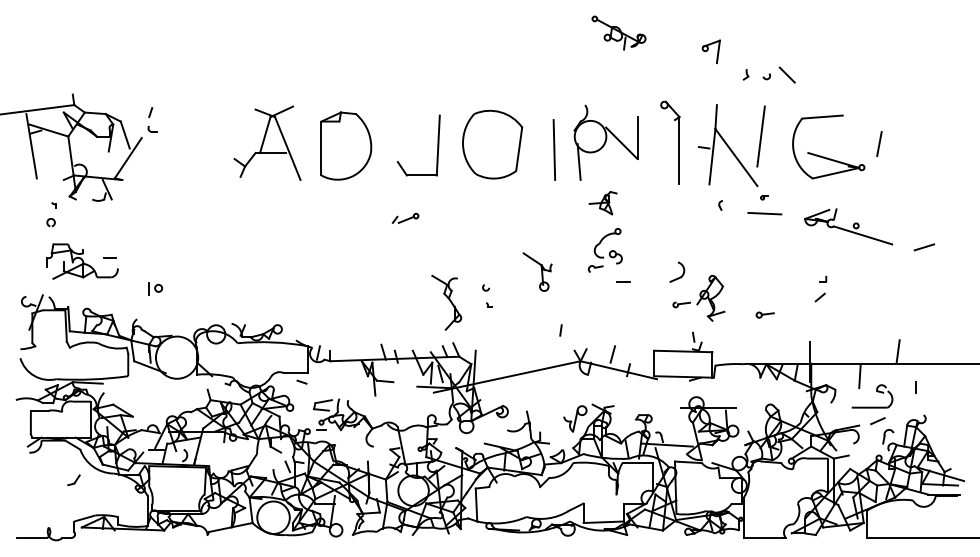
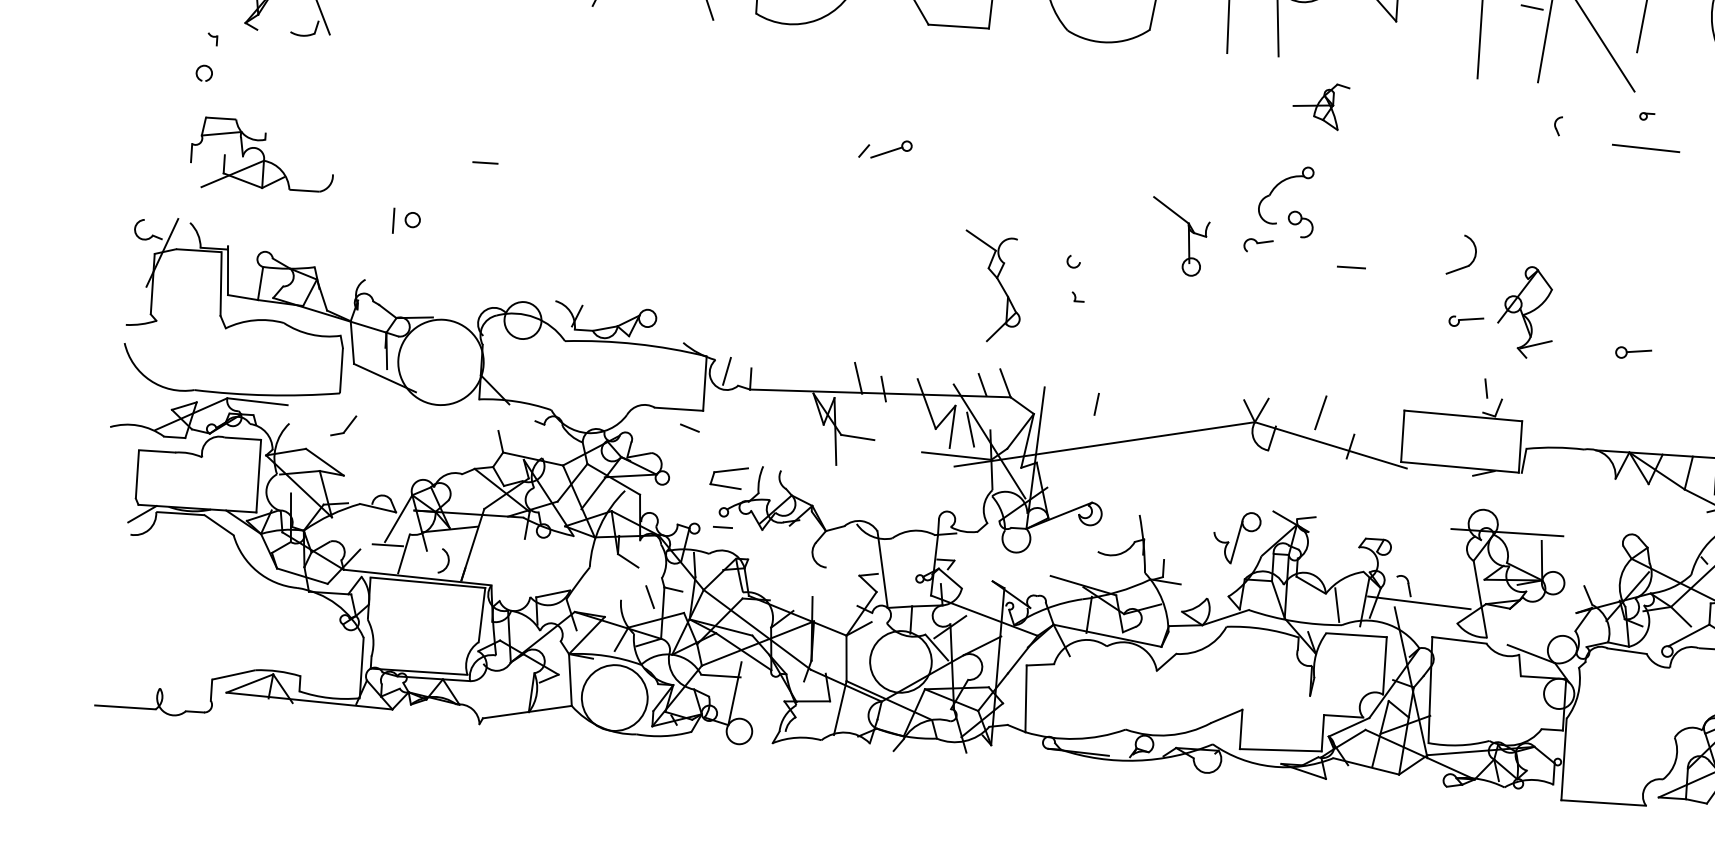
part: (405, 217) -> (885, 147), moved
part: (604, 250) -> (1278, 209), moved
line: (109, 257) -> (485, 162), moved
line: (560, 330) -> (1095, 404), moved
part: (73, 480) -> (342, 426), moved

